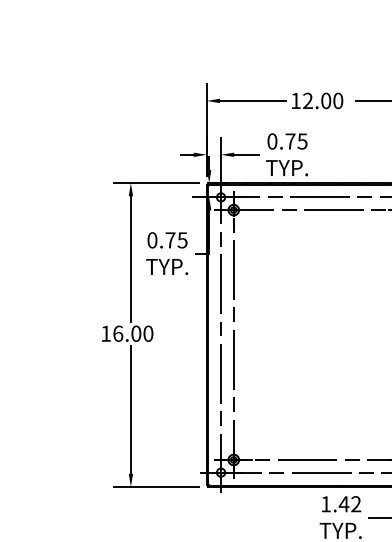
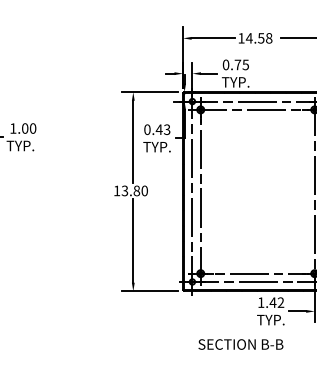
text: (321, 101) -> (258, 38), 12.00 -> 14.58
text: (175, 240) -> (162, 129), 0.75 -> 0.43
text: (126, 333) -> (130, 190), 16.00 -> 13.80

